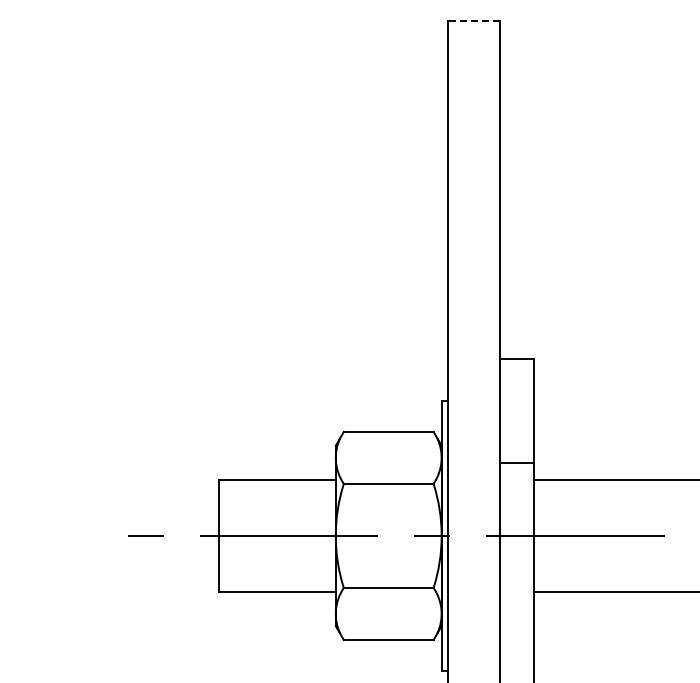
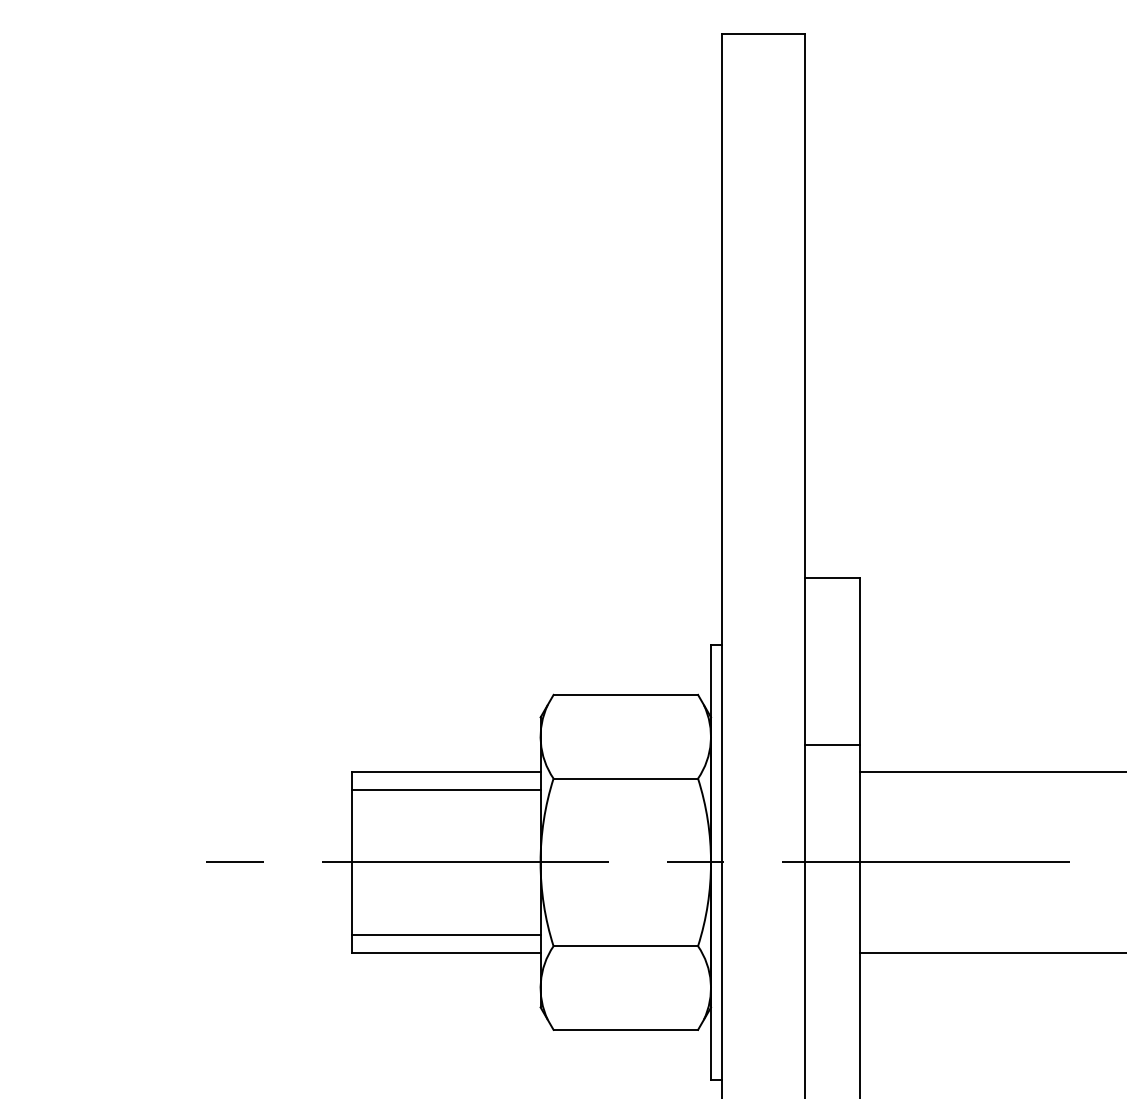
line: (474, 20) -> (763, 32), dashed -> solid
line: (276, 490) -> (445, 789), added
line: (276, 580) -> (445, 934), added

